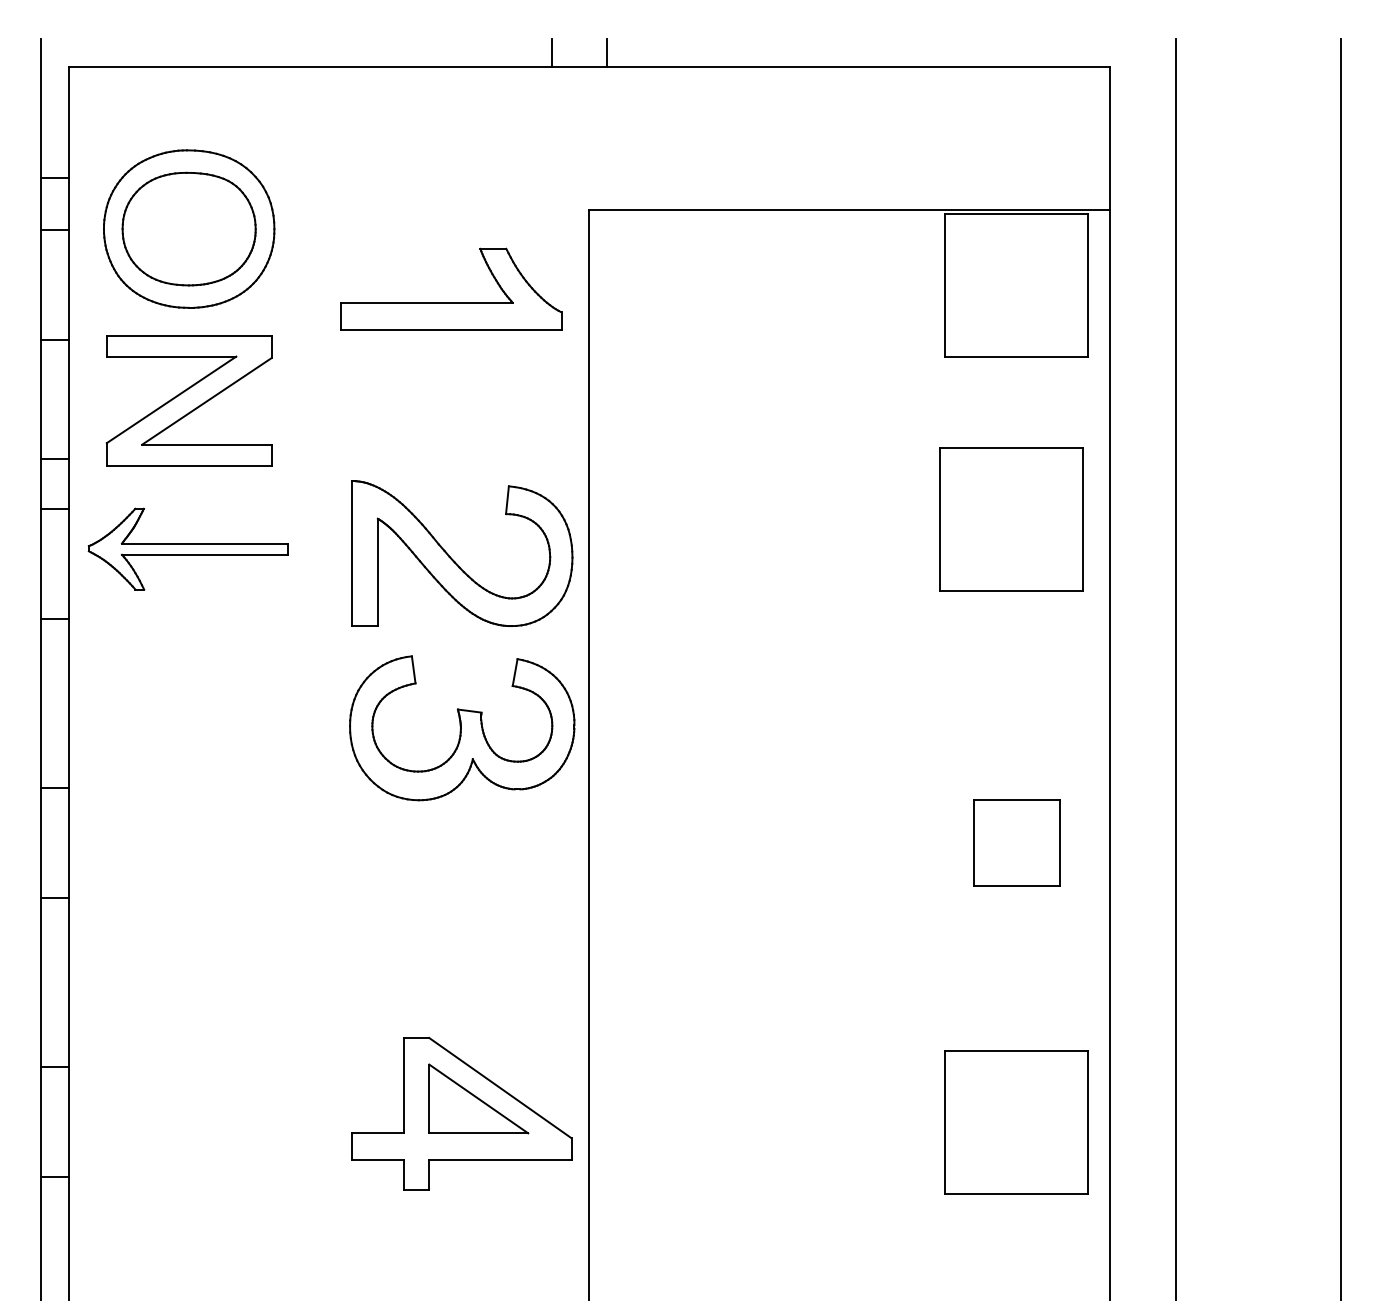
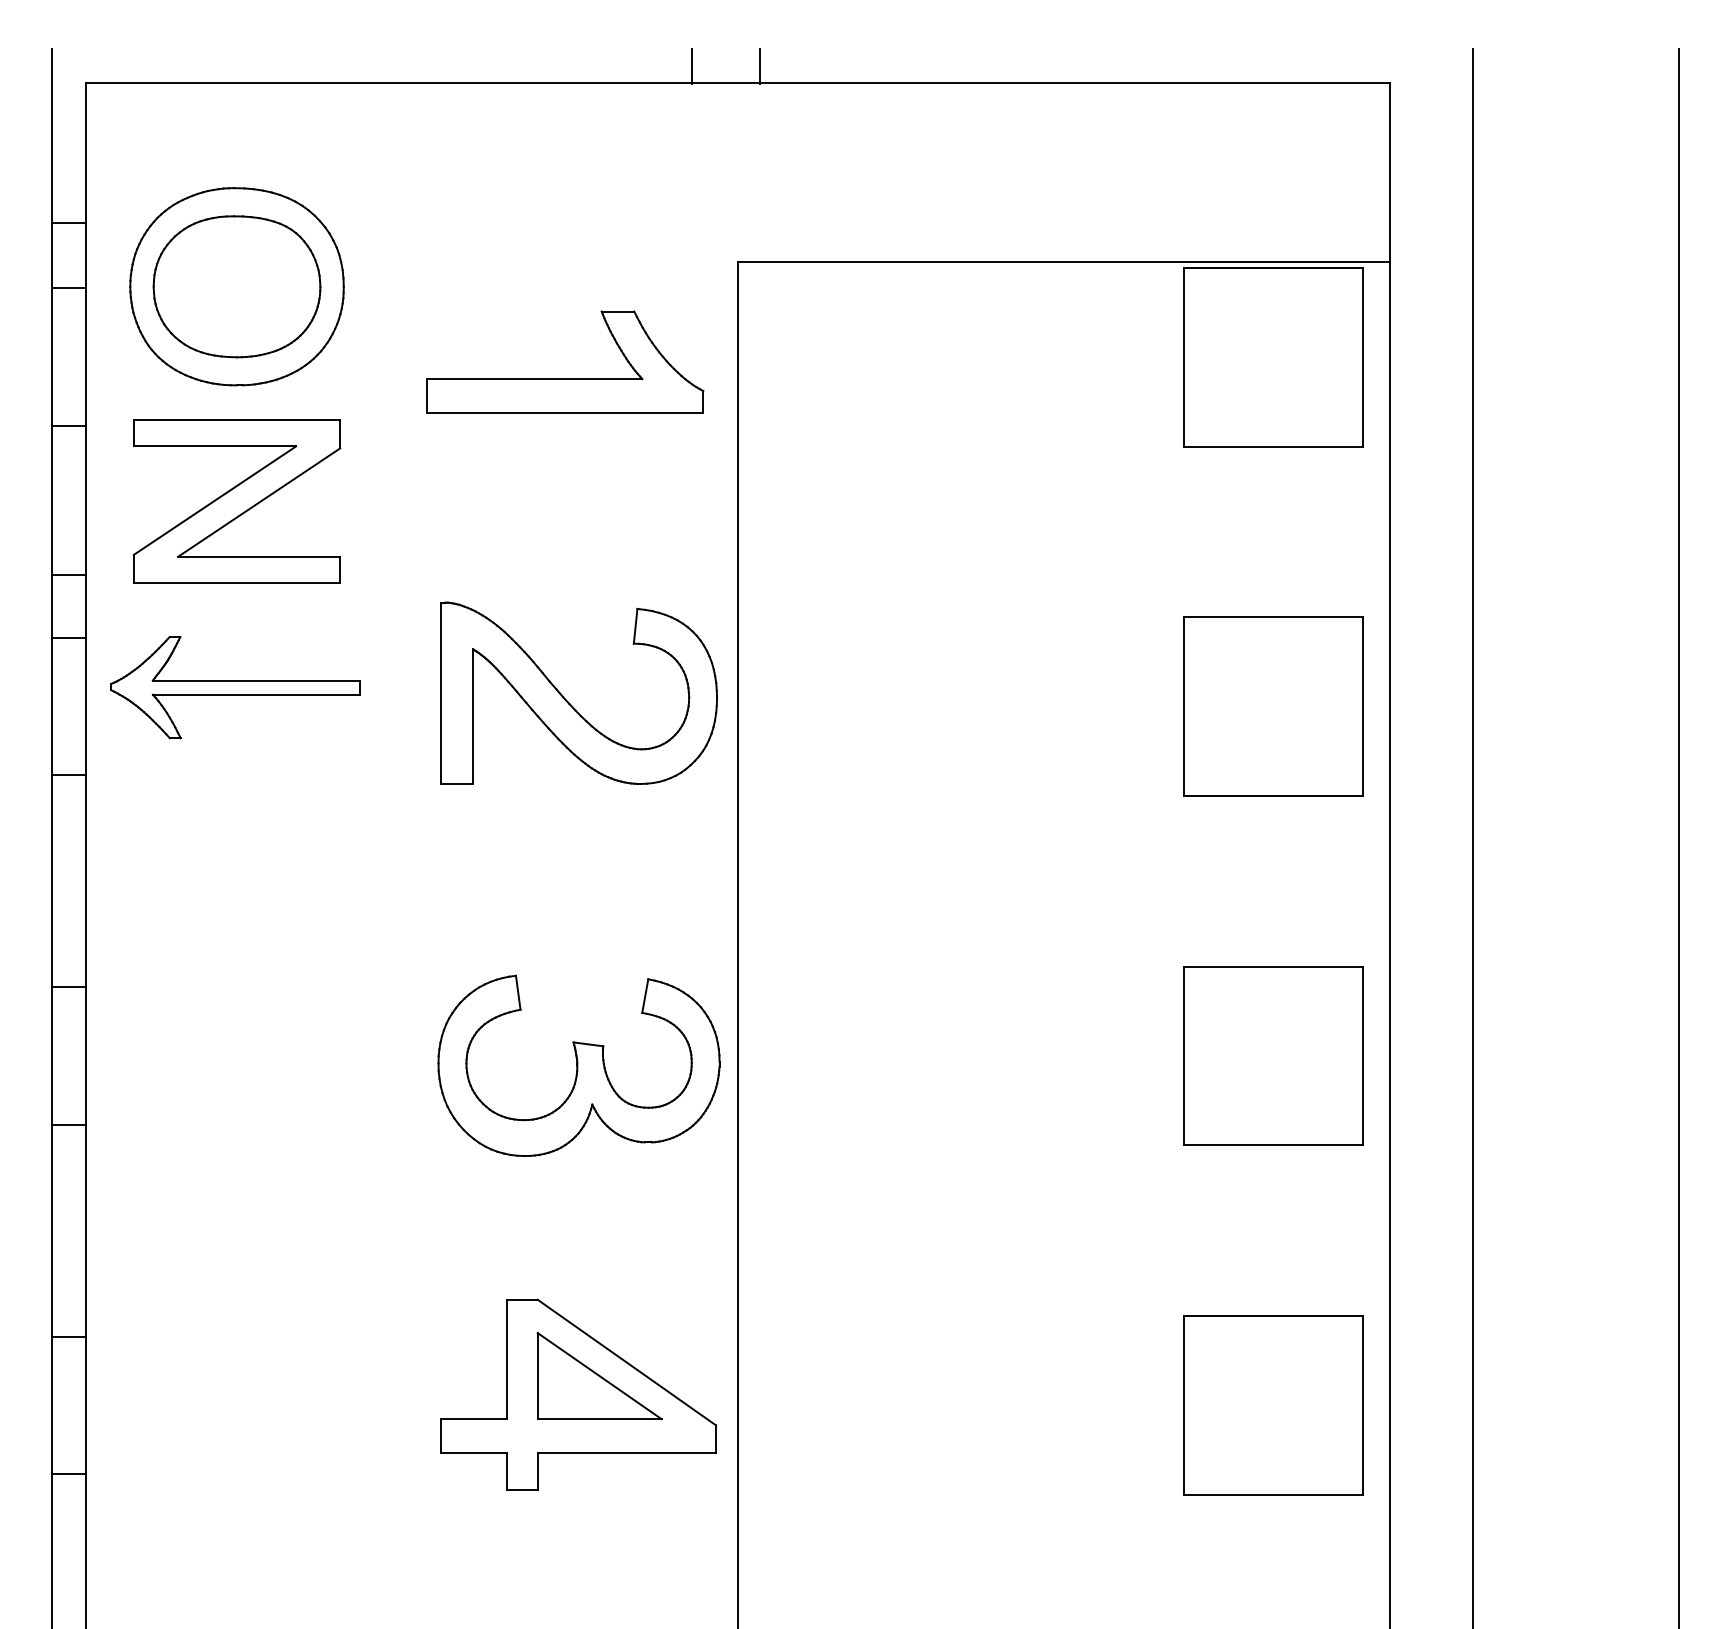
part: (1011, 519) -> (1273, 706), moved
part: (461, 727) -> (578, 1065), moved
part: (1016, 842) -> (1273, 1055), size x1.67

